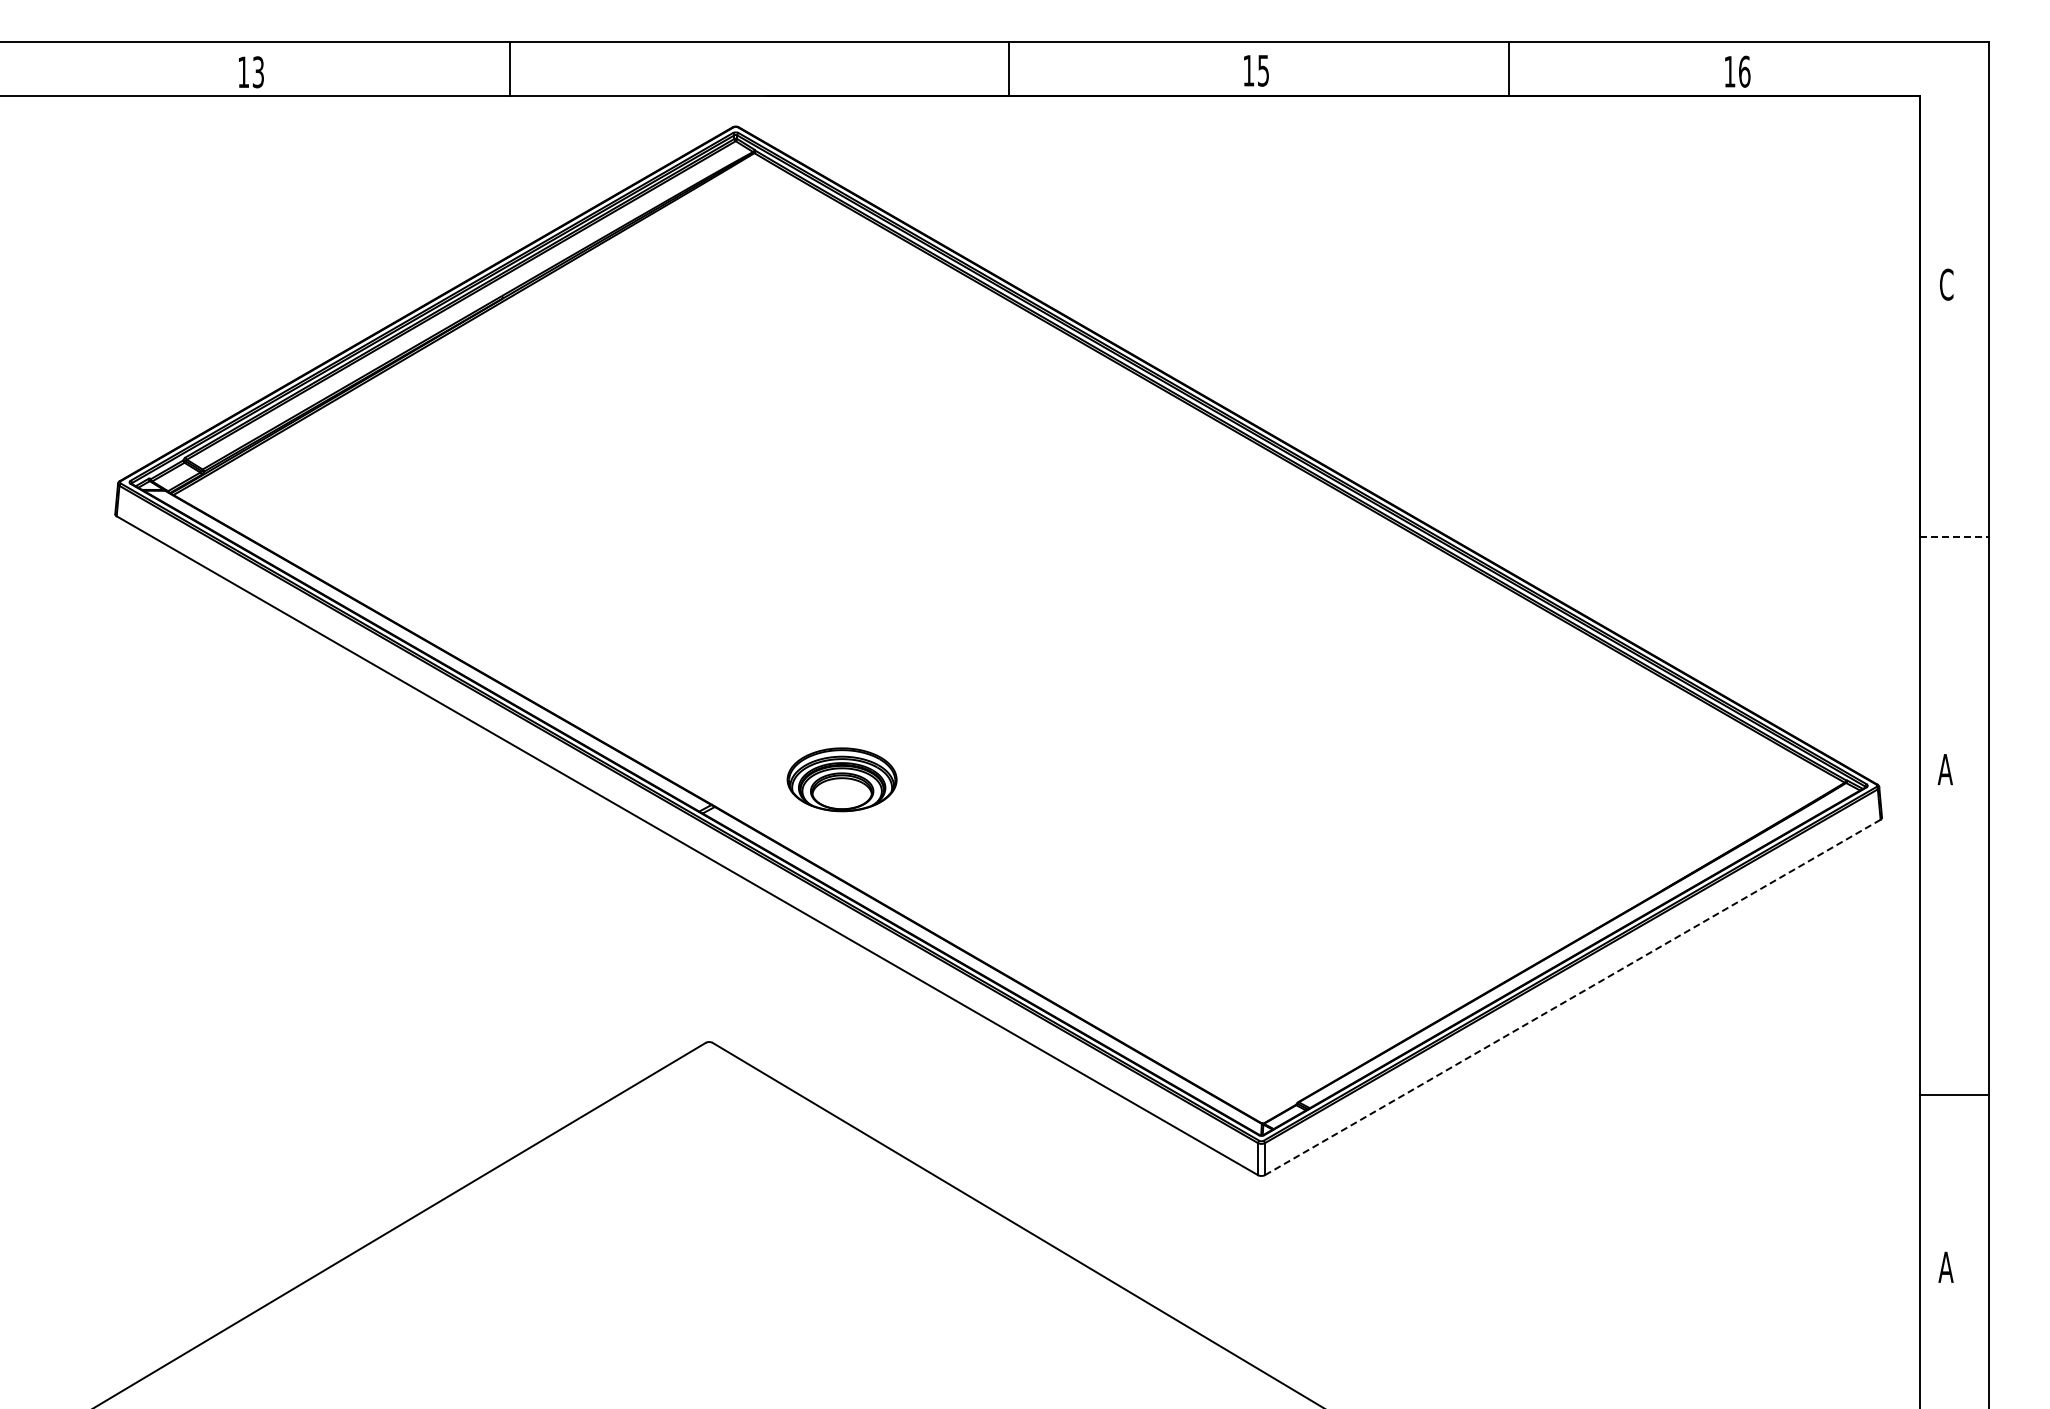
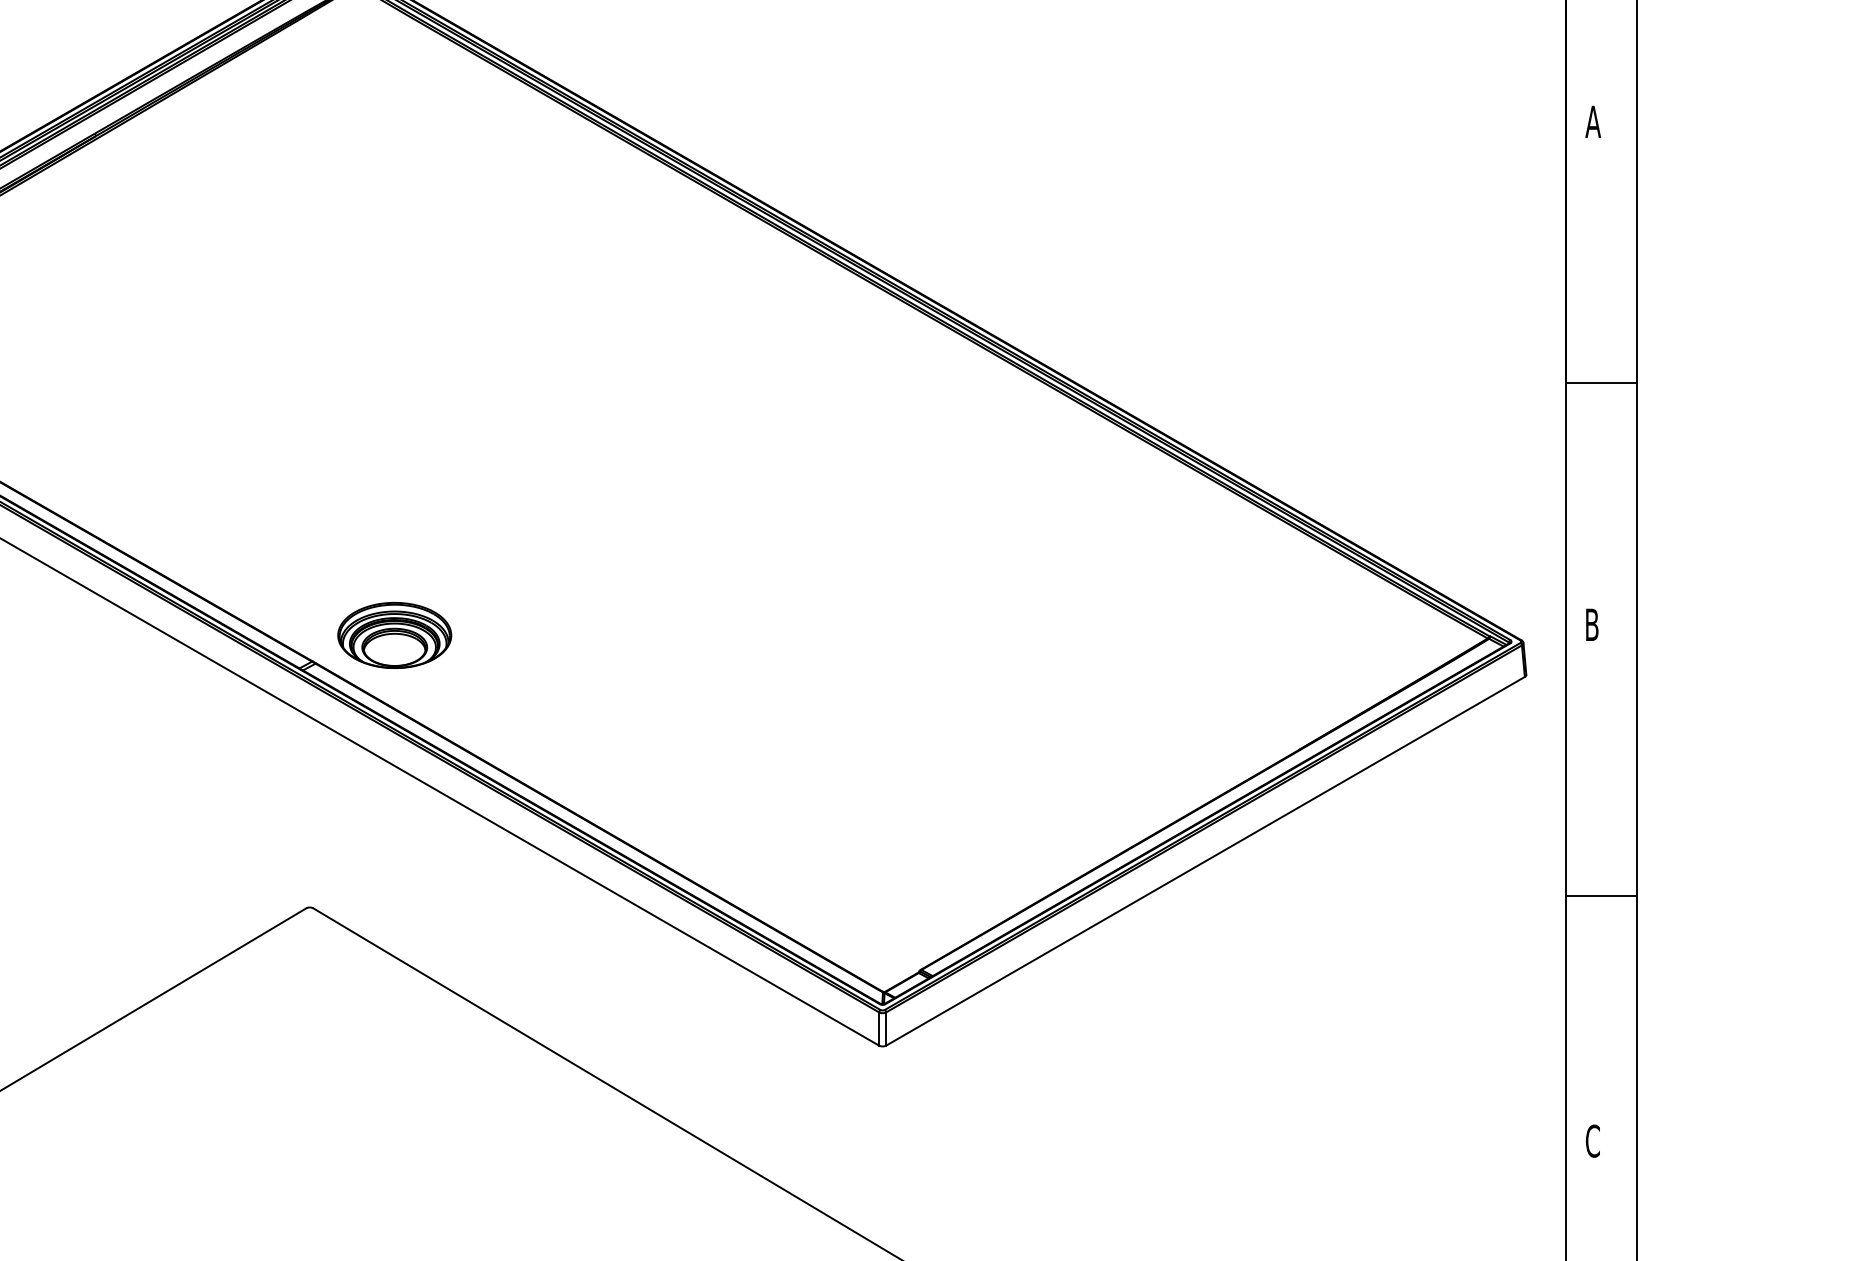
text: (1946, 284) -> (1593, 121), C -> A
line: (1954, 536) -> (1601, 383), dashed -> solid
text: (1944, 769) -> (1591, 624), A -> B
part: (841, 779) -> (394, 635), moved
line: (1573, 997) -> (1206, 861), dashed -> solid
line: (1954, 1095) -> (1601, 896), moved
text: (1945, 1267) -> (1592, 1141), A -> C

